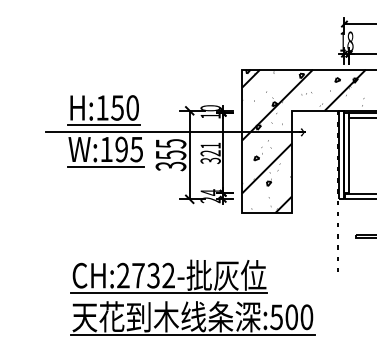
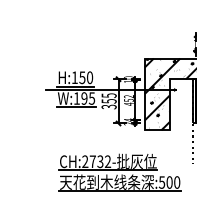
text: (209, 153) -> (128, 100), 321 -> 452

